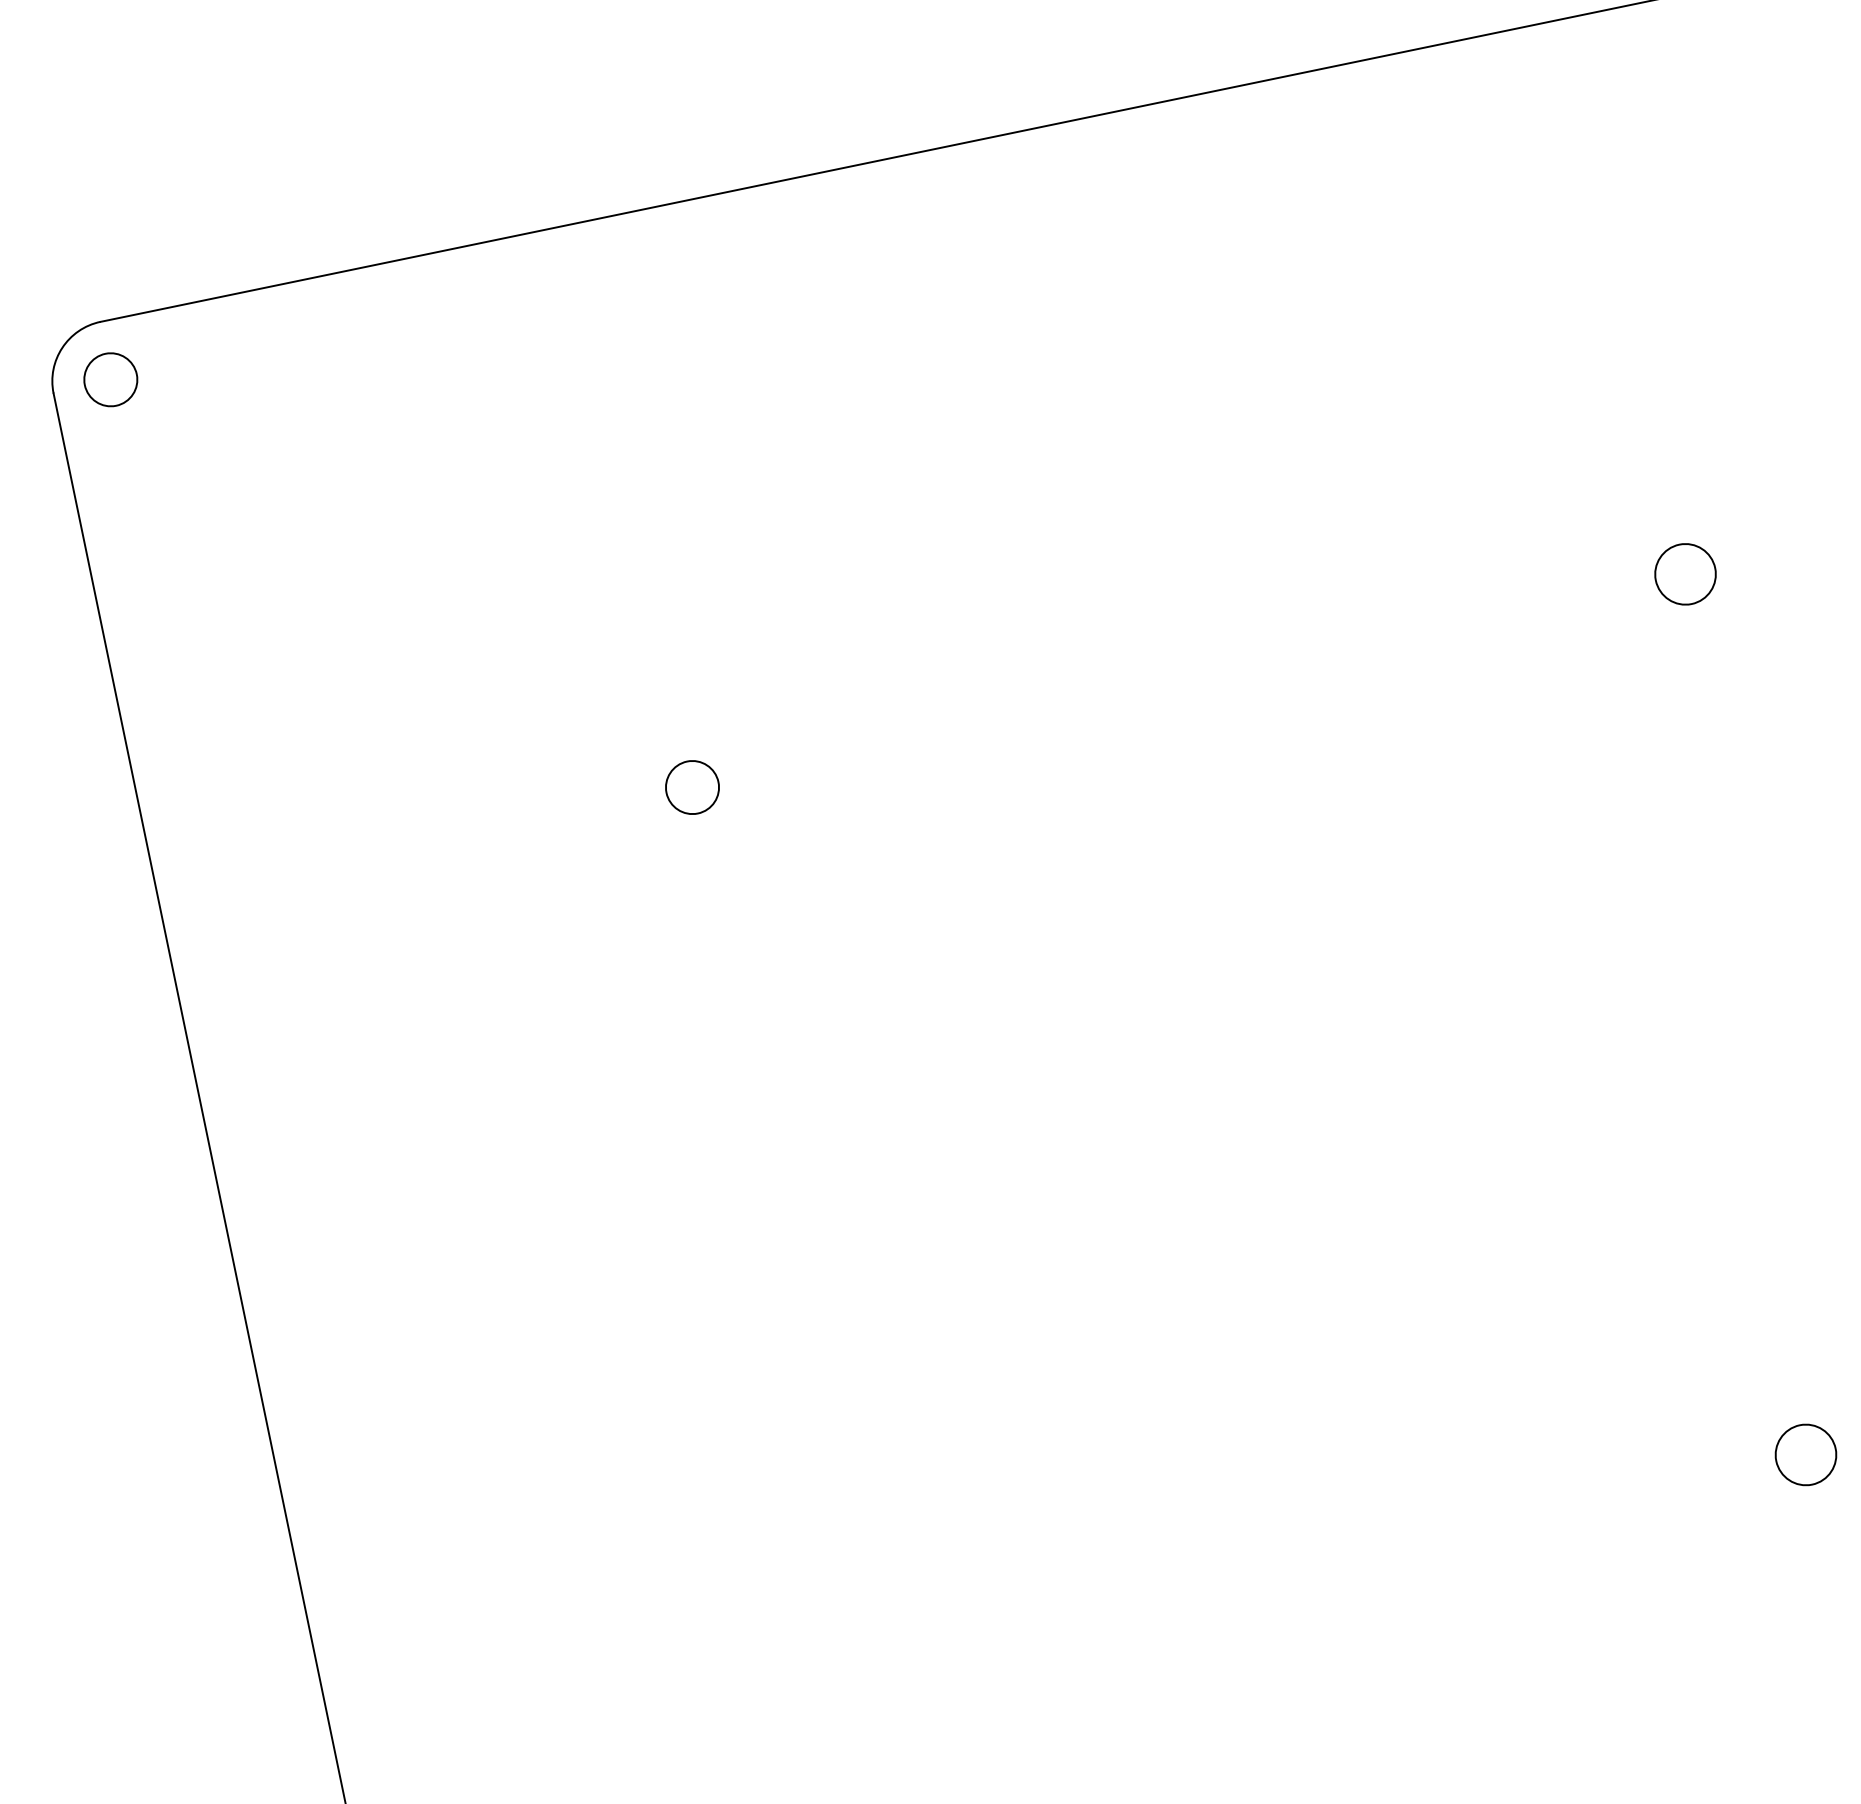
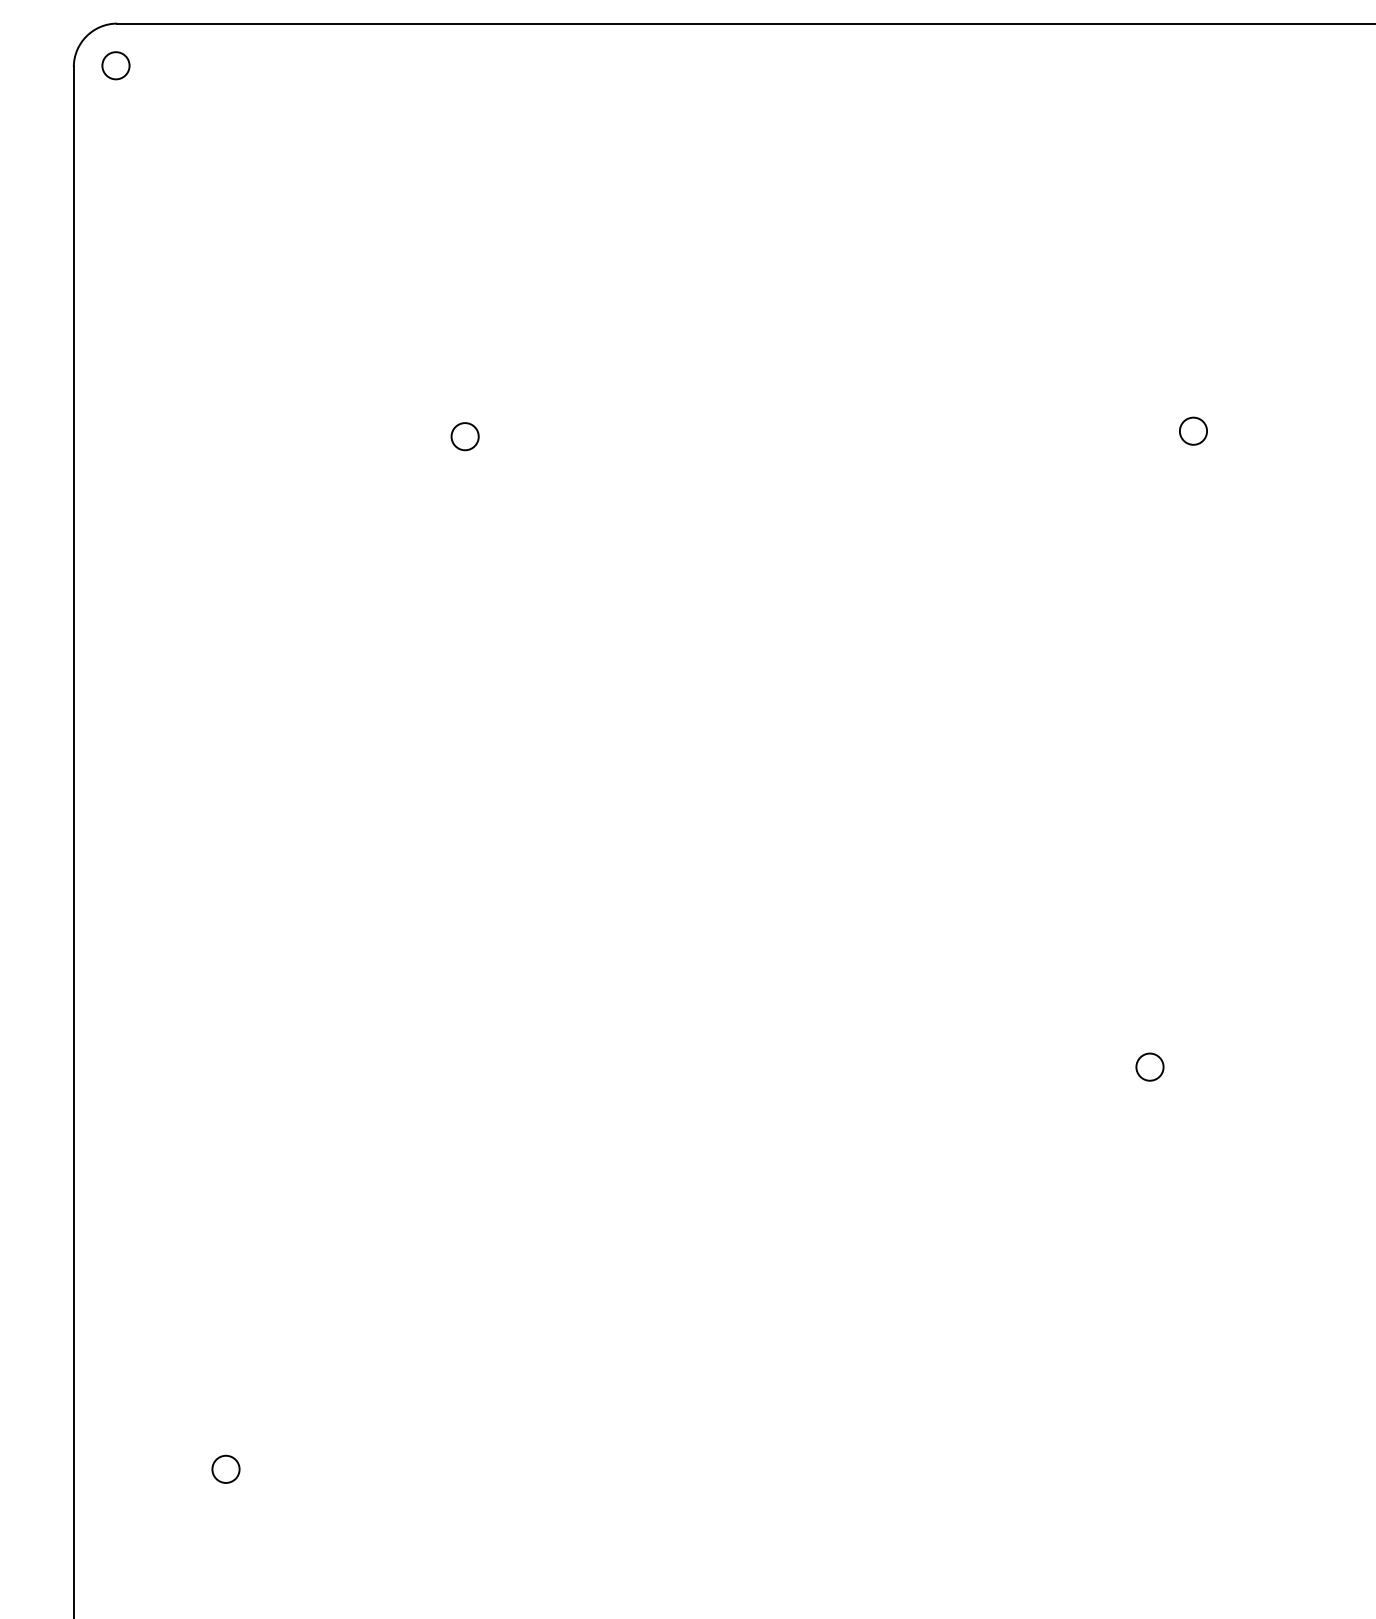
circle: (110, 379) -> (115, 65), size x0.71
circle: (1685, 573) -> (1193, 430), size x0.62
circle: (691, 787) -> (464, 436), size x0.71
circle: (1805, 1454) -> (1149, 1066), size x0.62

